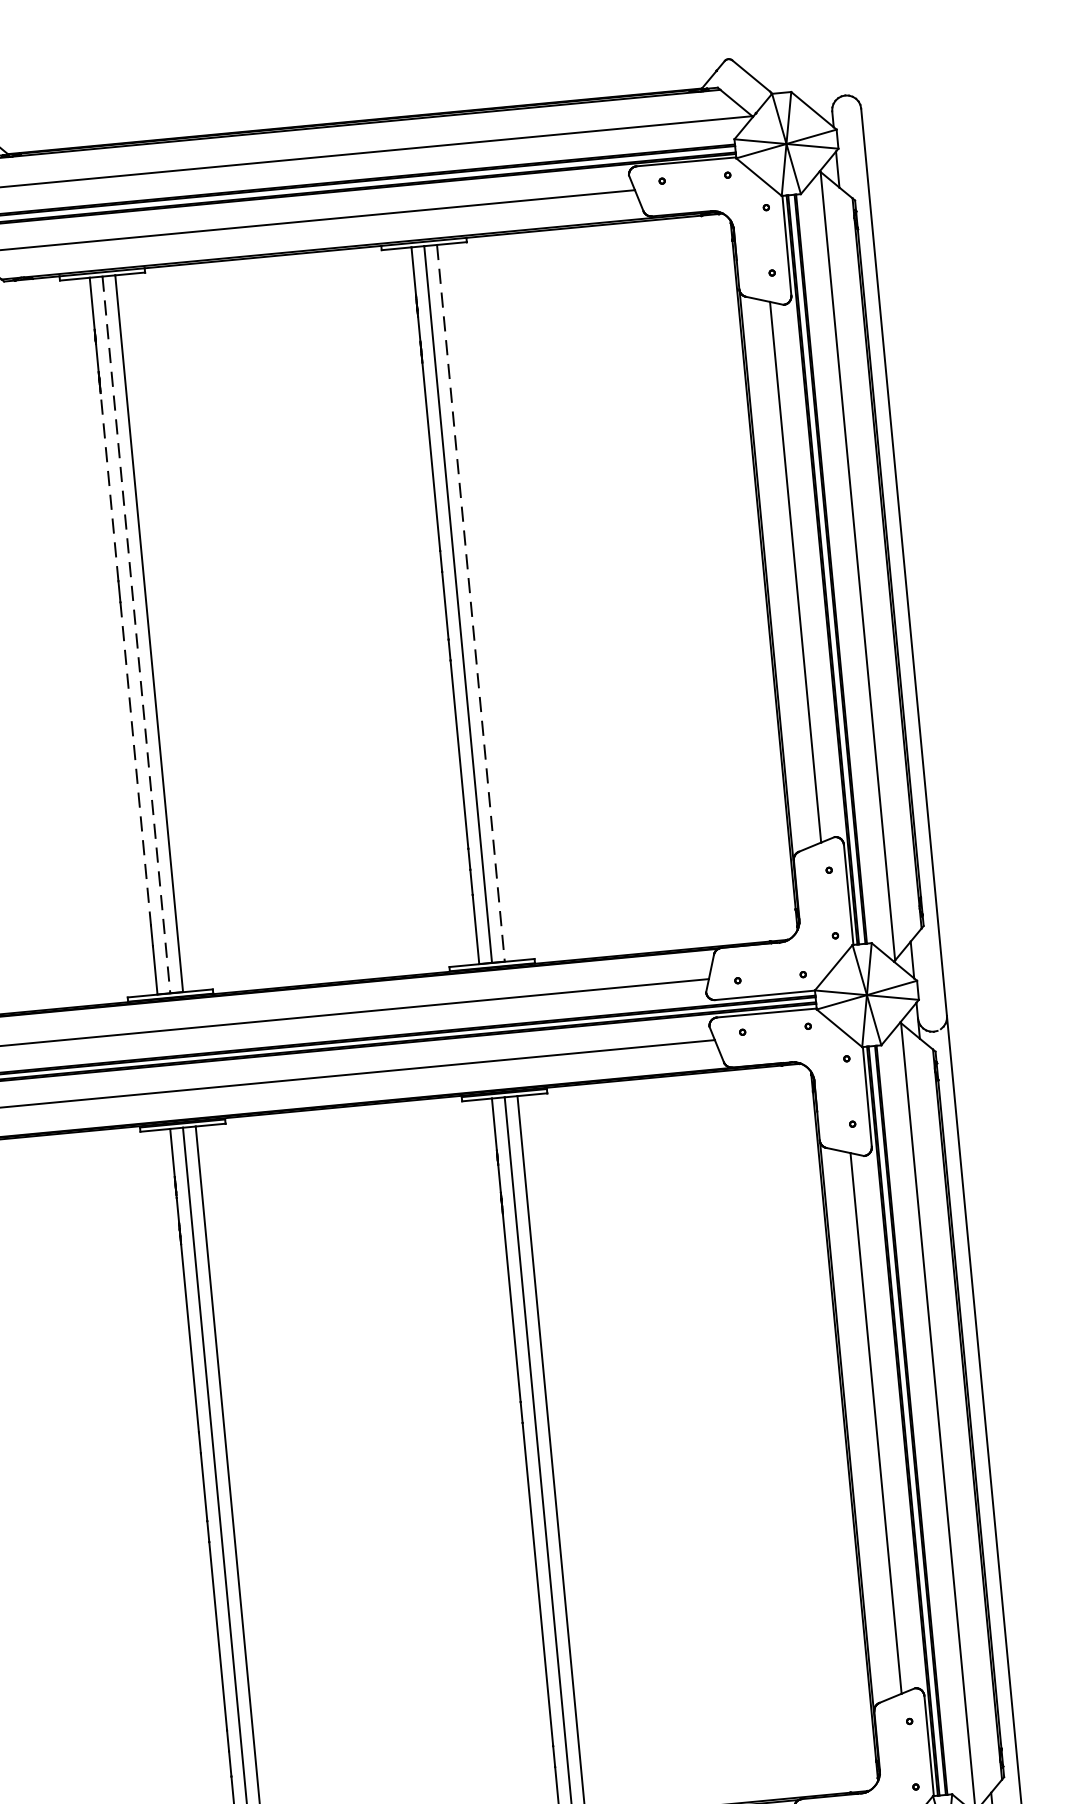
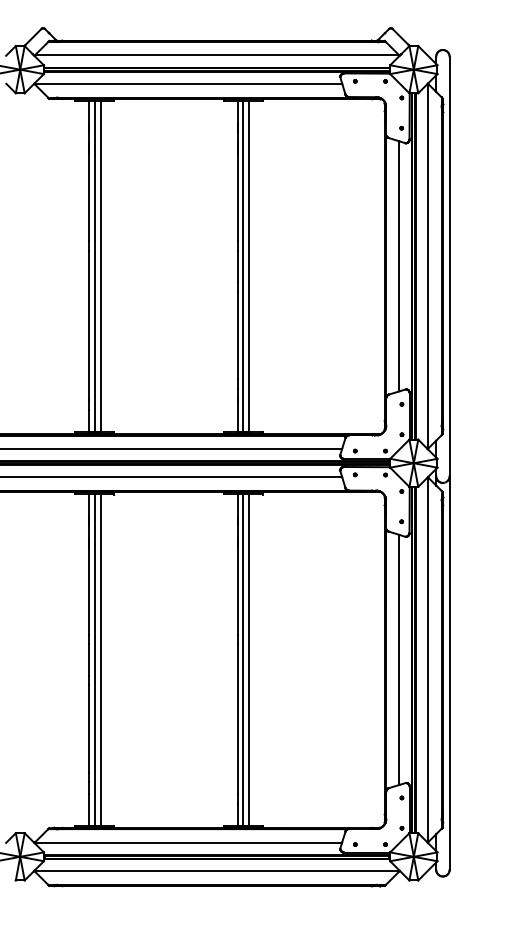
line: (109, 486) -> (88, 197), dashed -> solid
line: (471, 603) -> (249, 266), dashed -> solid
line: (136, 634) -> (94, 266), dashed -> solid
line: (135, 763) -> (88, 325), dashed -> solid

